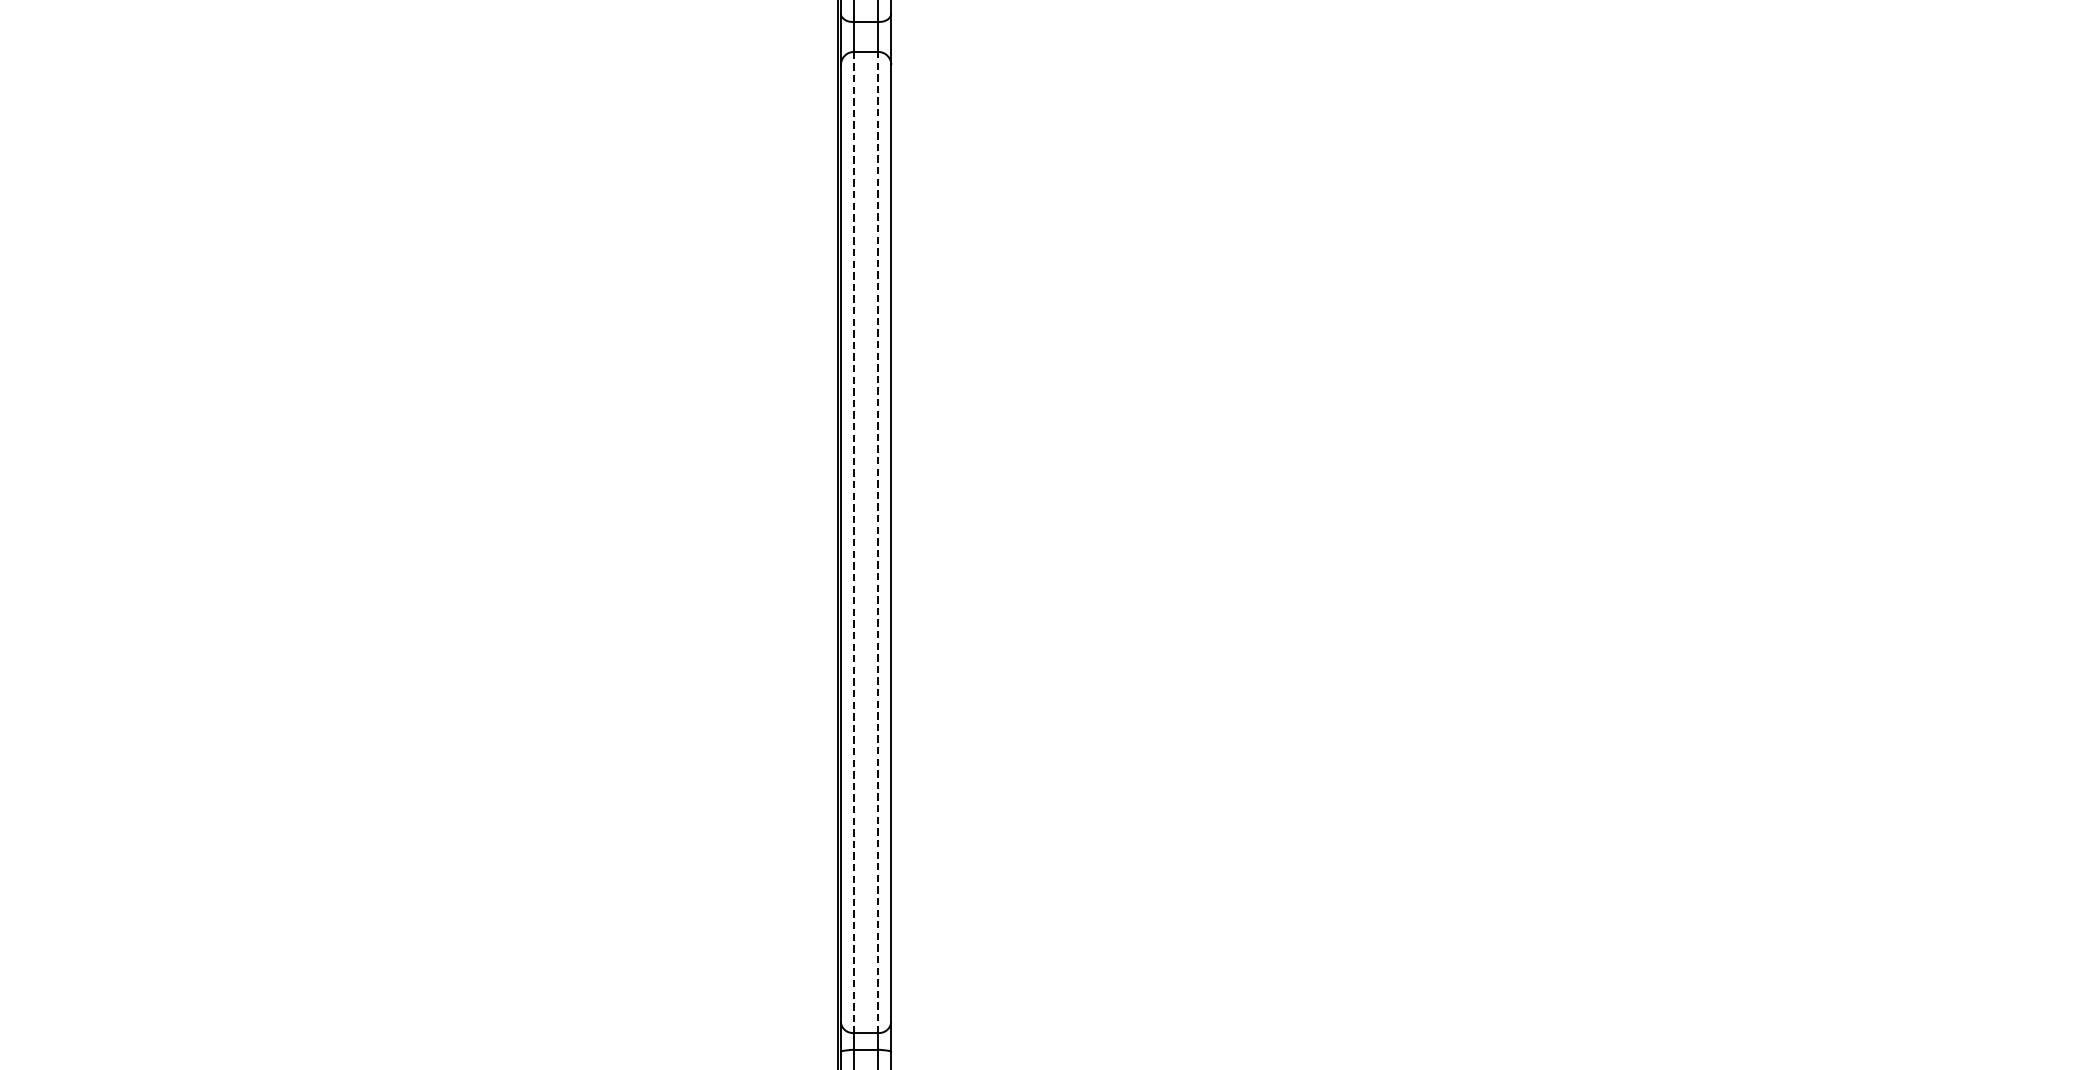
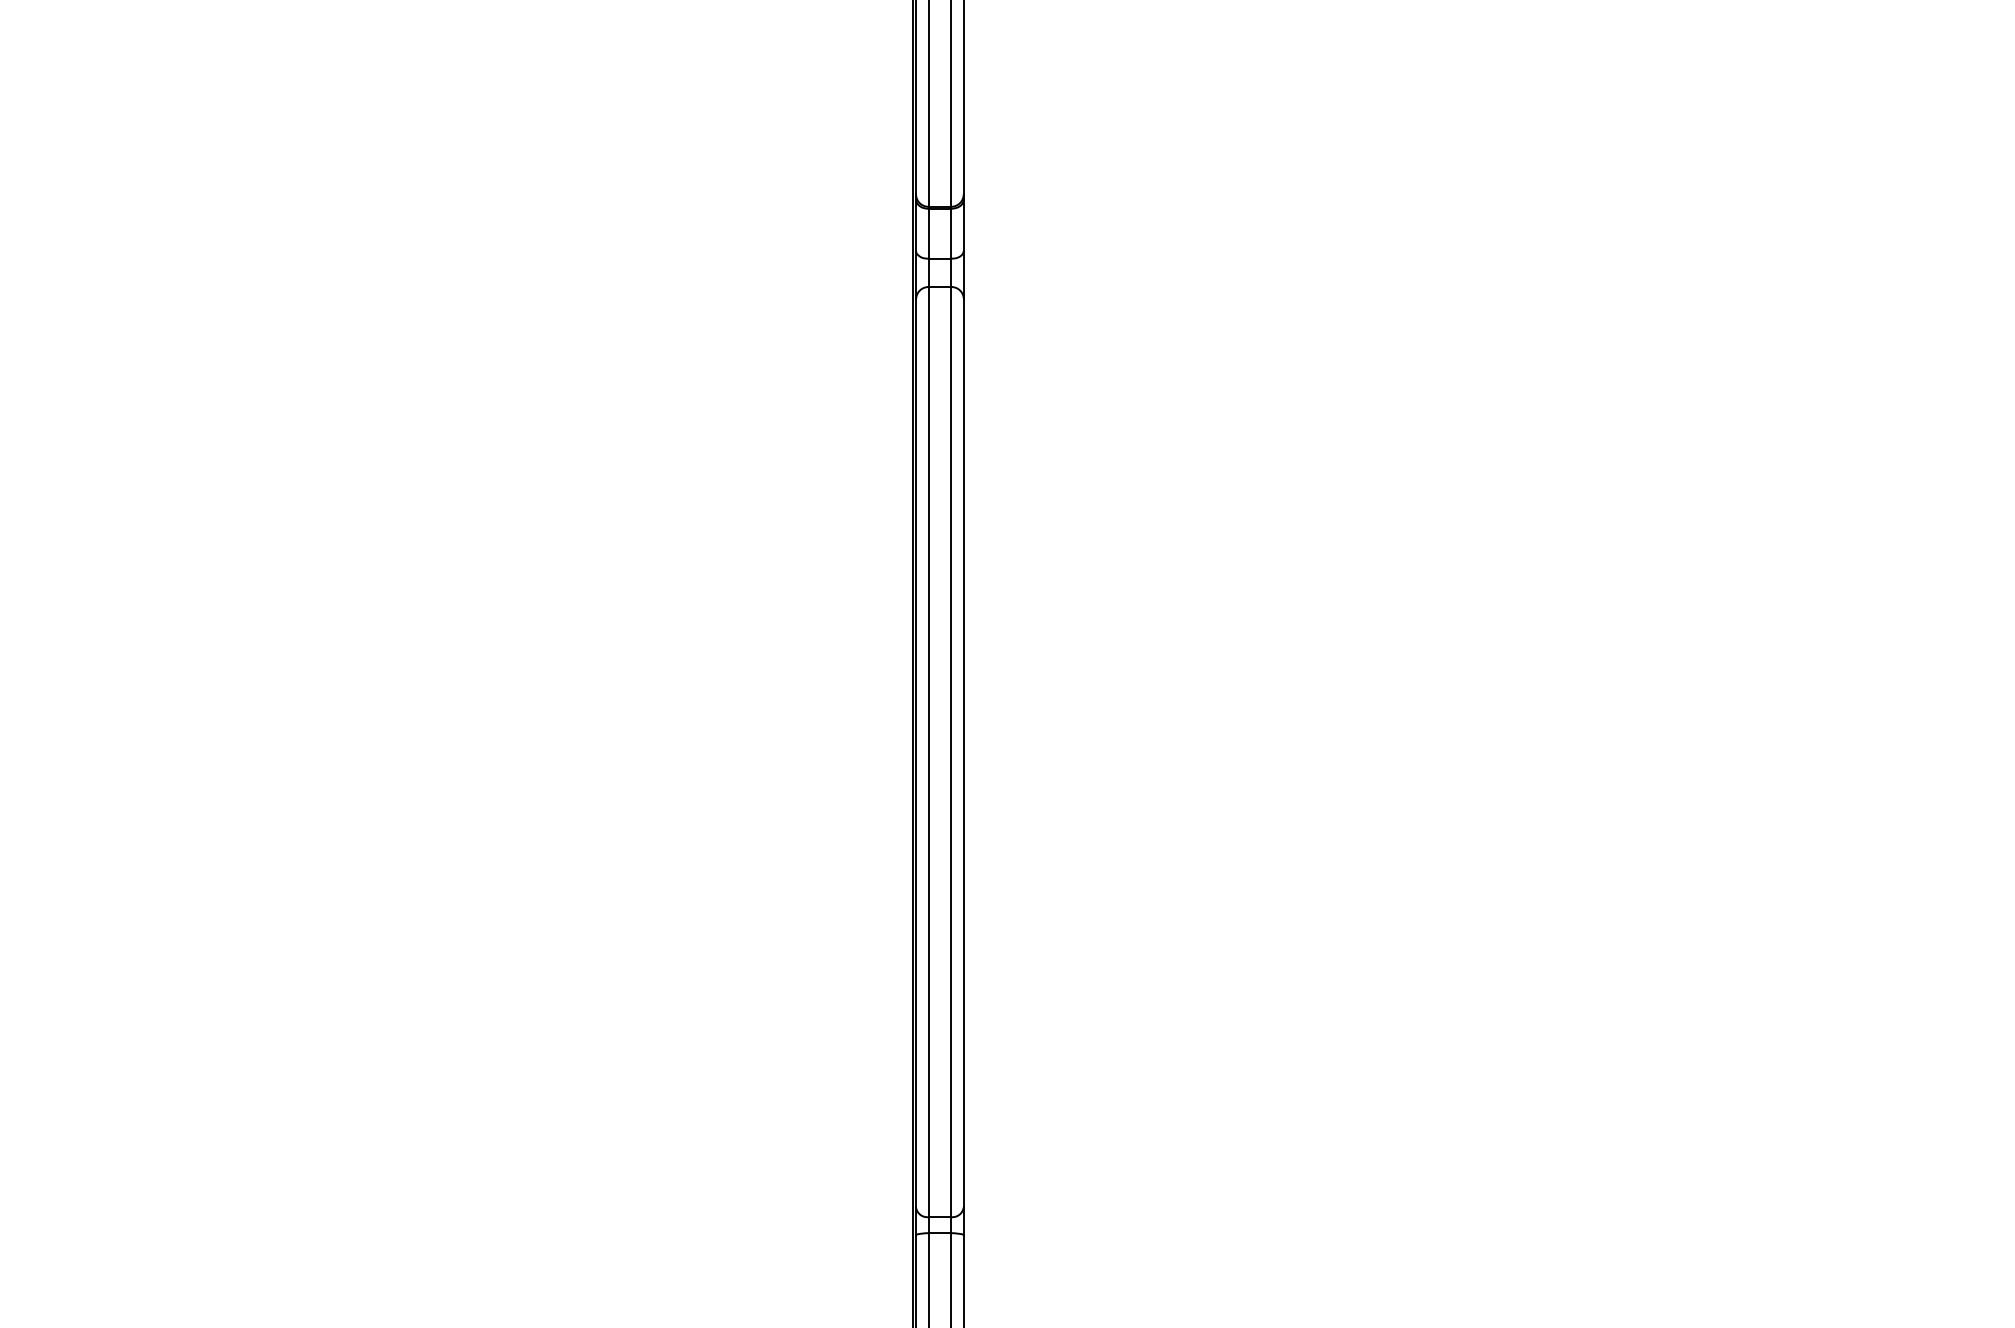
line: (878, 541) -> (951, 751), dashed -> solid
line: (854, 542) -> (928, 752), dashed -> solid

